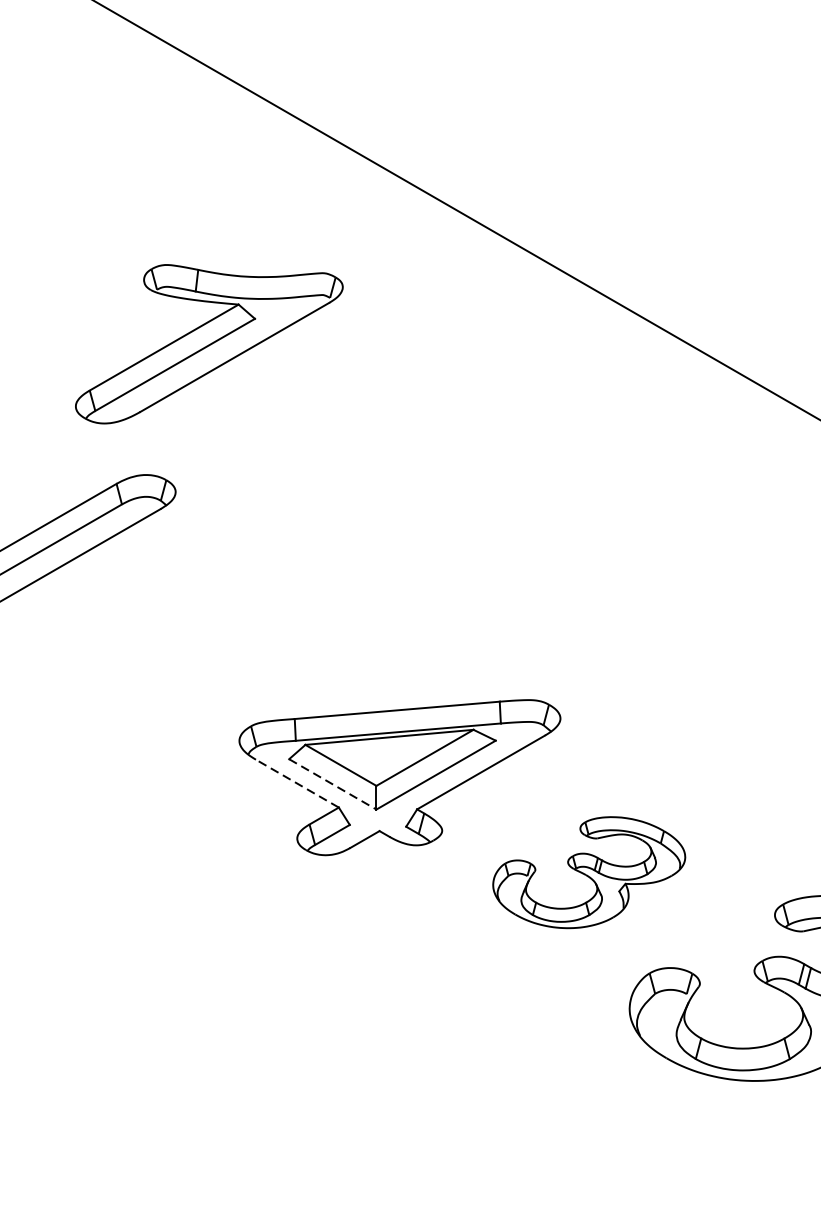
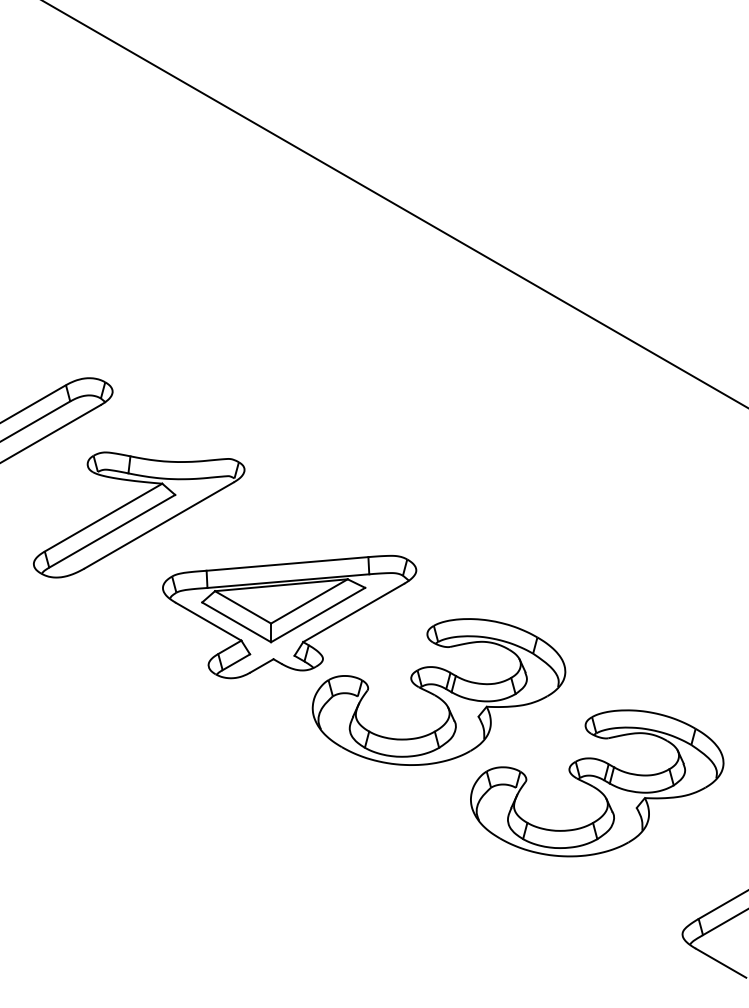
part: (209, 343) -> (139, 514), moved
line: (297, 783) -> (208, 621), dashed -> solid
line: (332, 784) -> (236, 622), dashed -> solid
part: (588, 871) -> (438, 691), size x1.67

